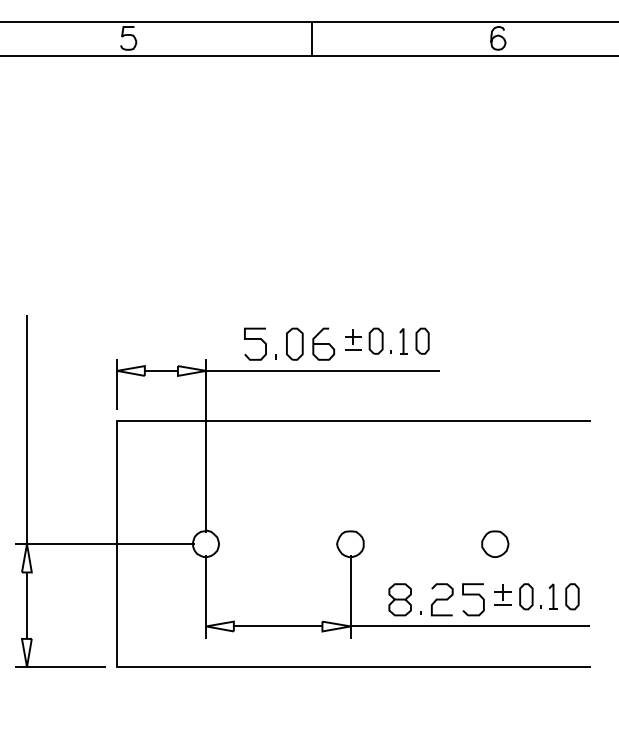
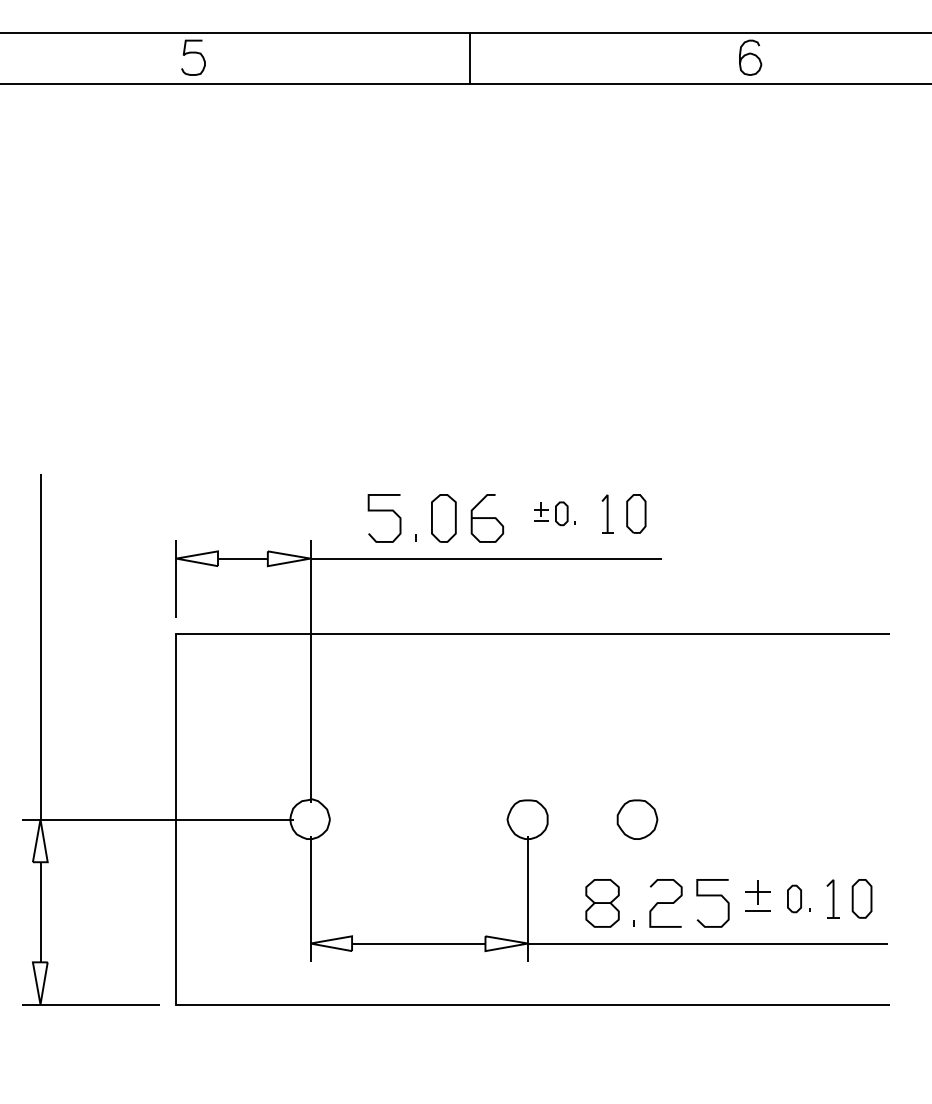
part: (368, 340) -> (554, 512), size x0.6
part: (495, 543) -> (637, 818), moved
part: (530, 596) -> (798, 898), size x0.7

